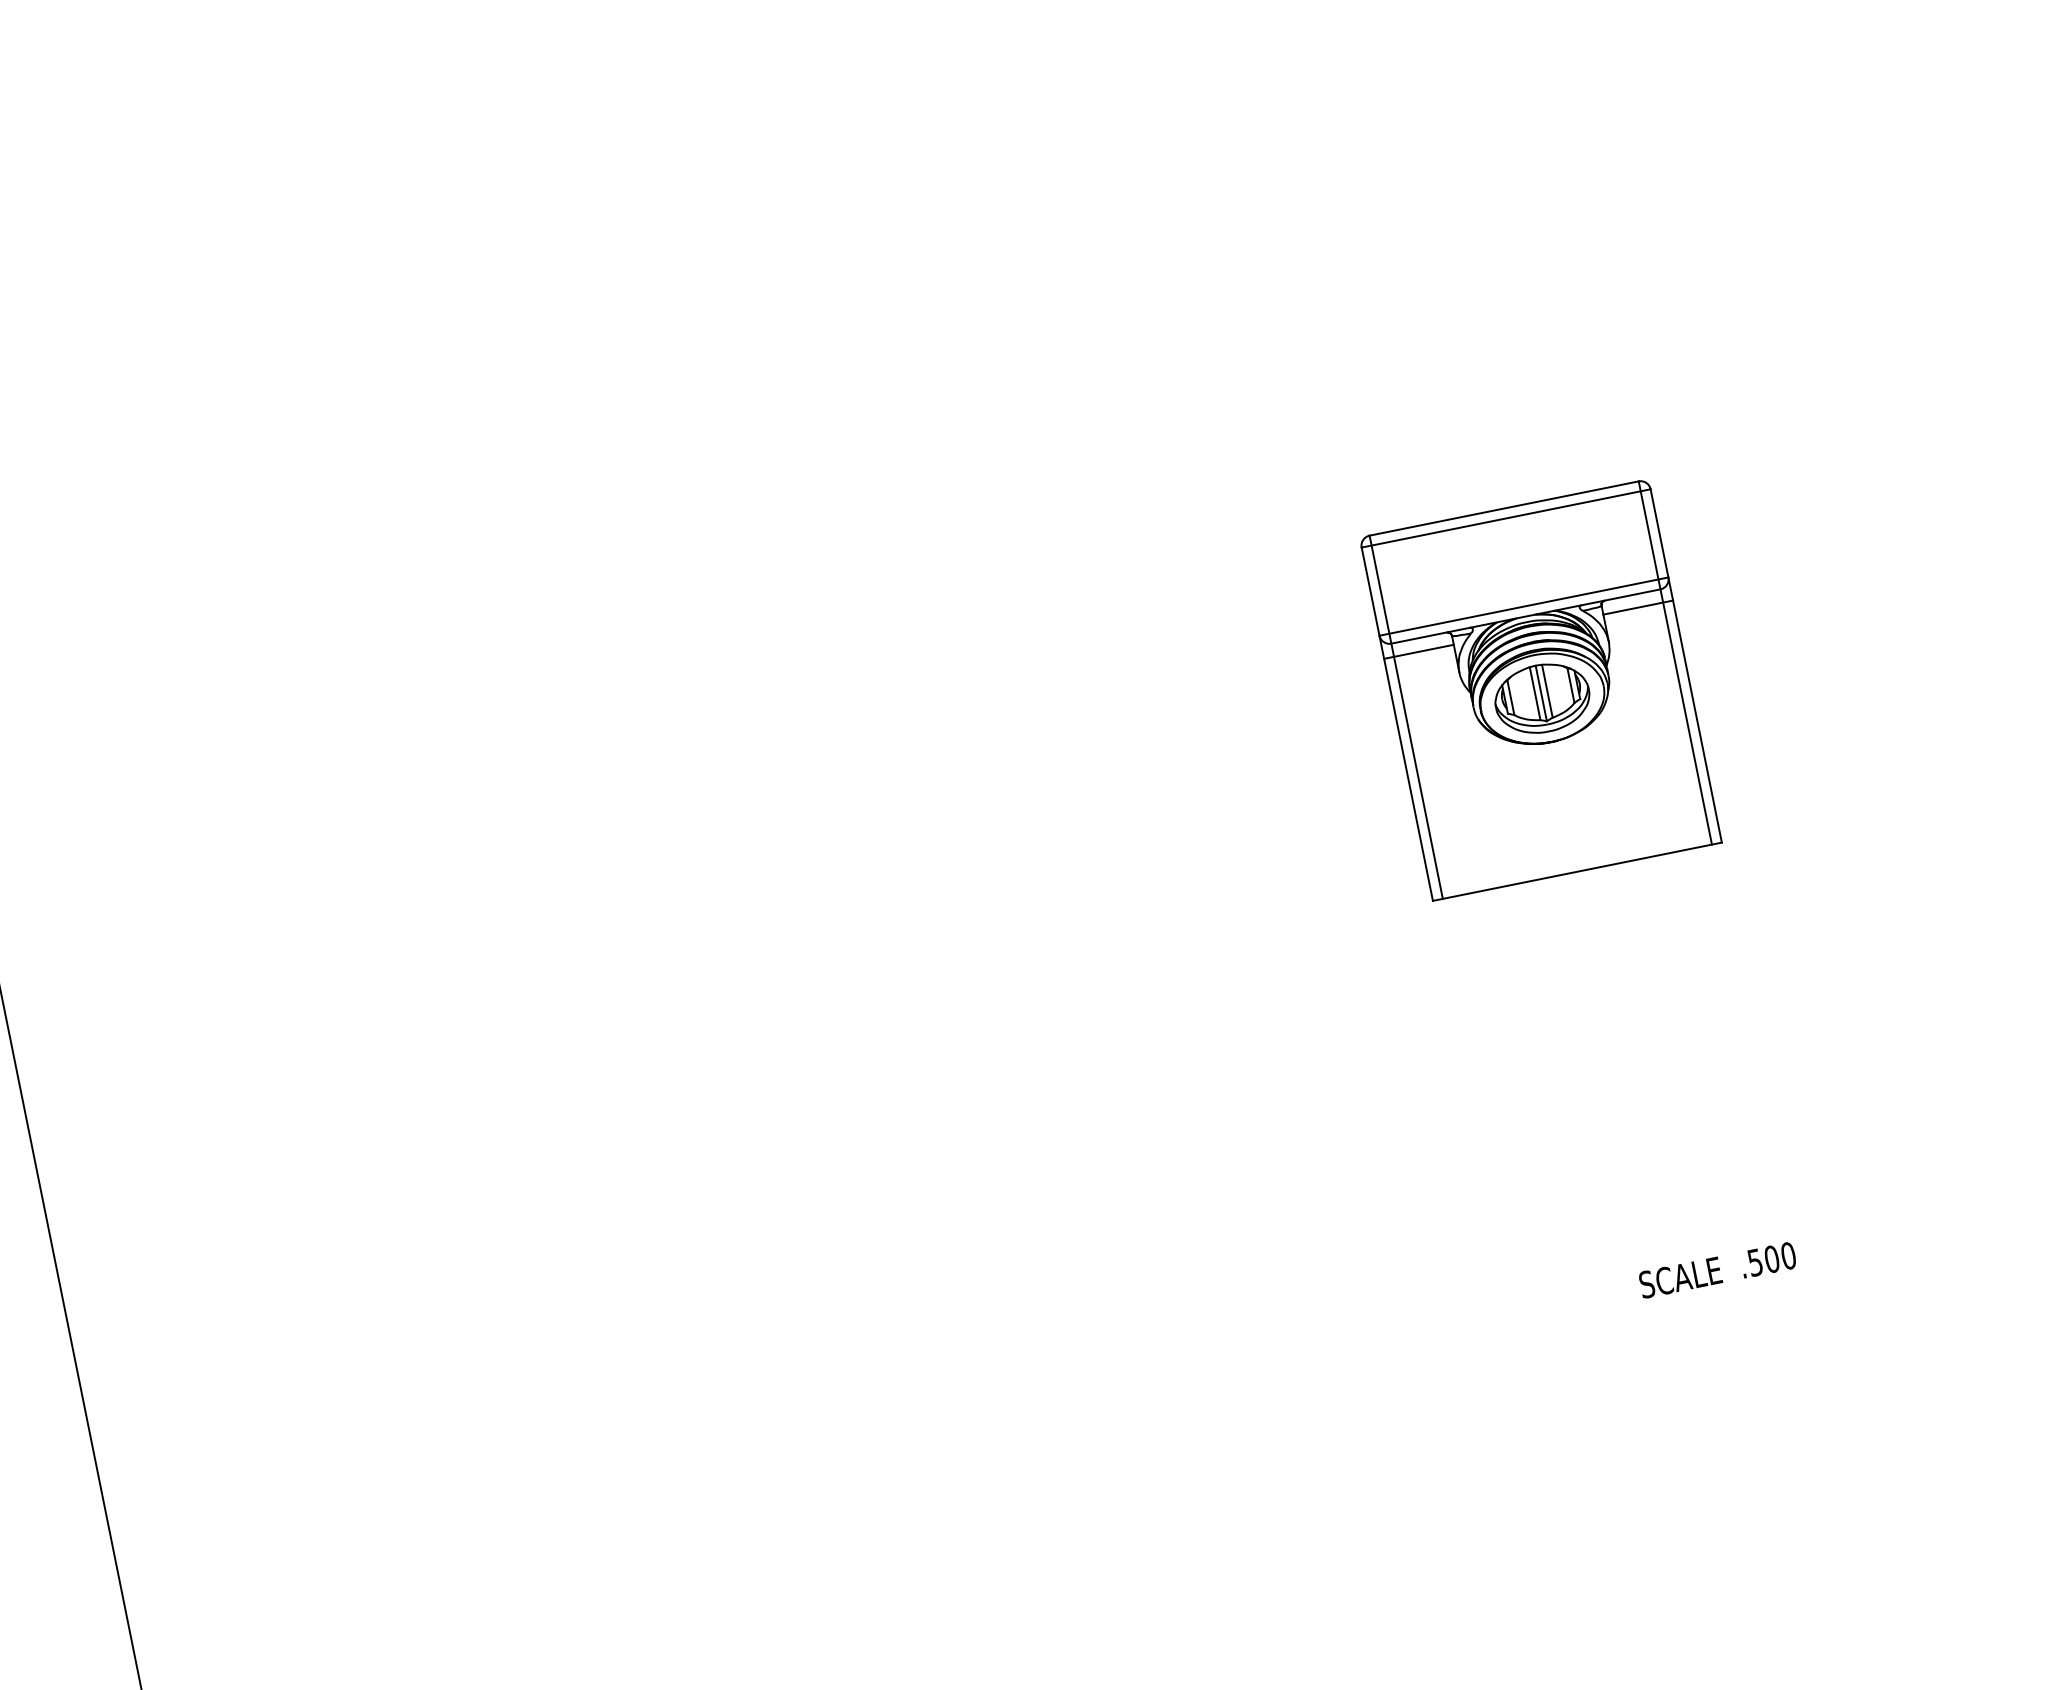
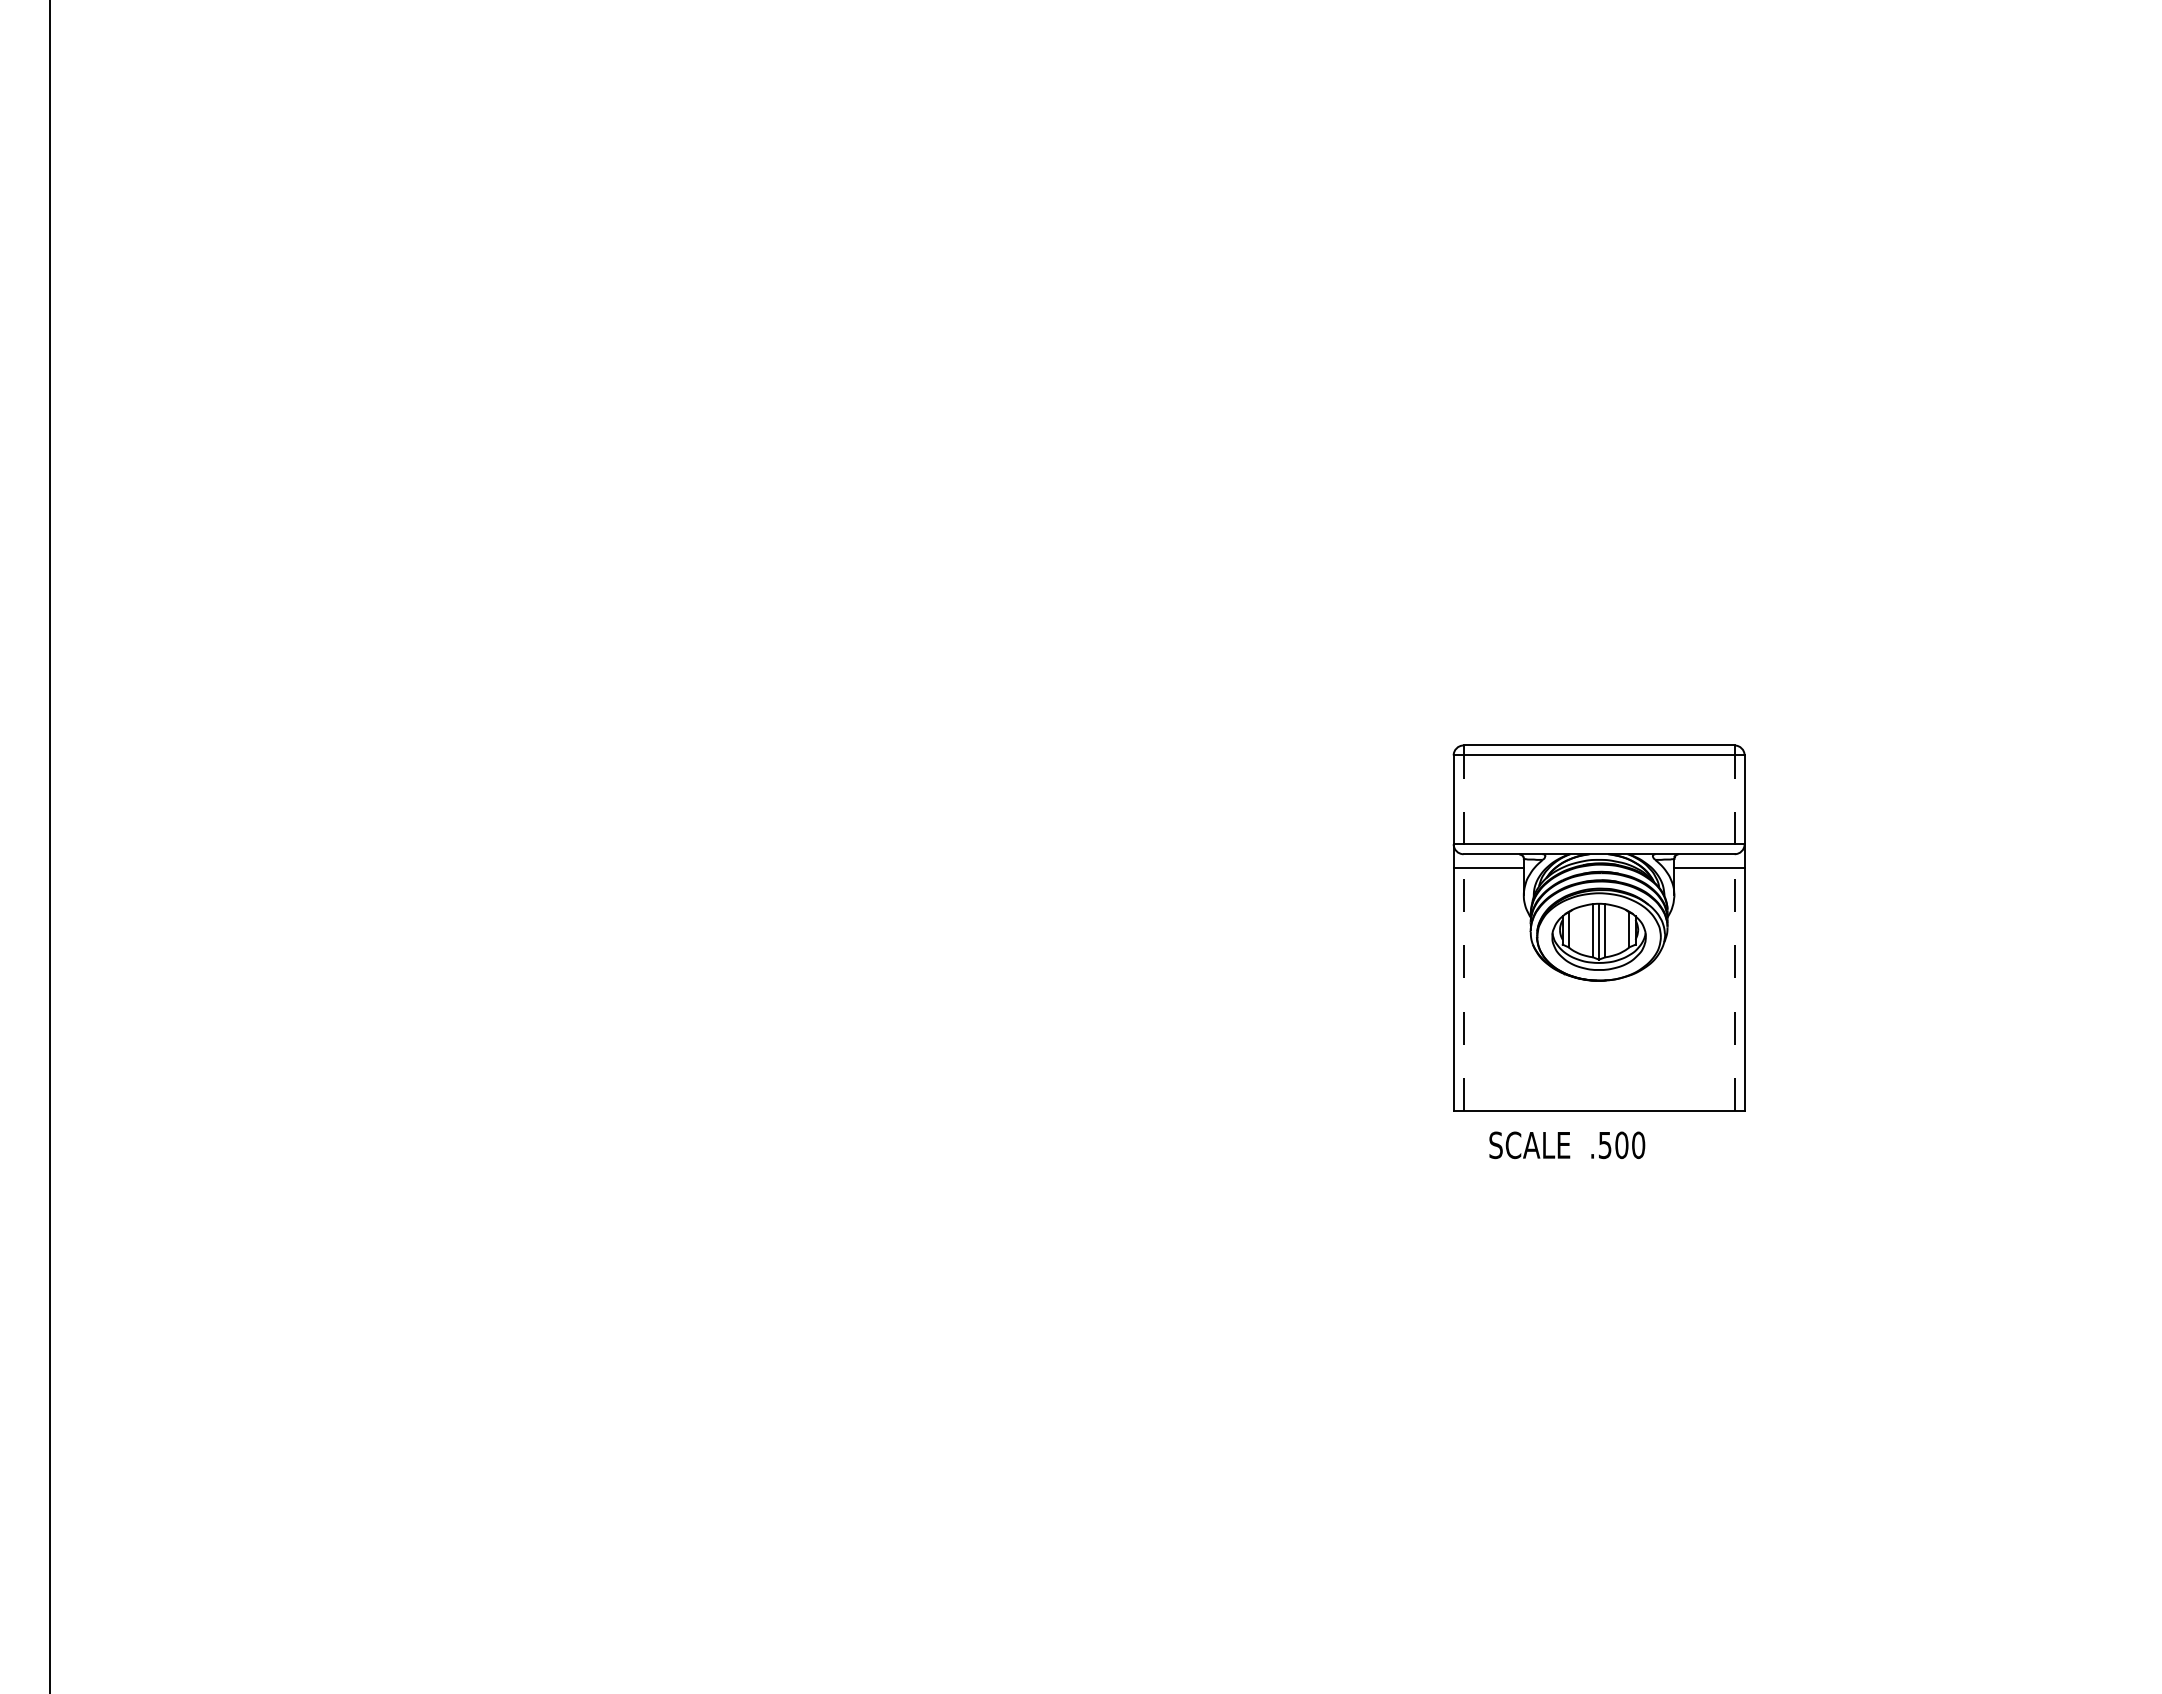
line: (1675, 663) -> (1734, 928), solid -> dashed
line: (1406, 717) -> (1463, 928), solid -> dashed
text: (1718, 1270) -> (1567, 1145), moved

